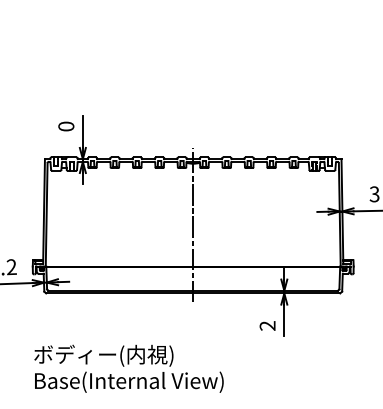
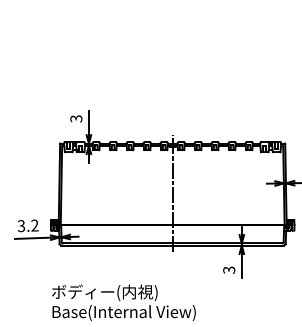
text: (66, 126) -> (76, 118), 0 -> 3
text: (268, 325) -> (229, 269), 2 -> 3

